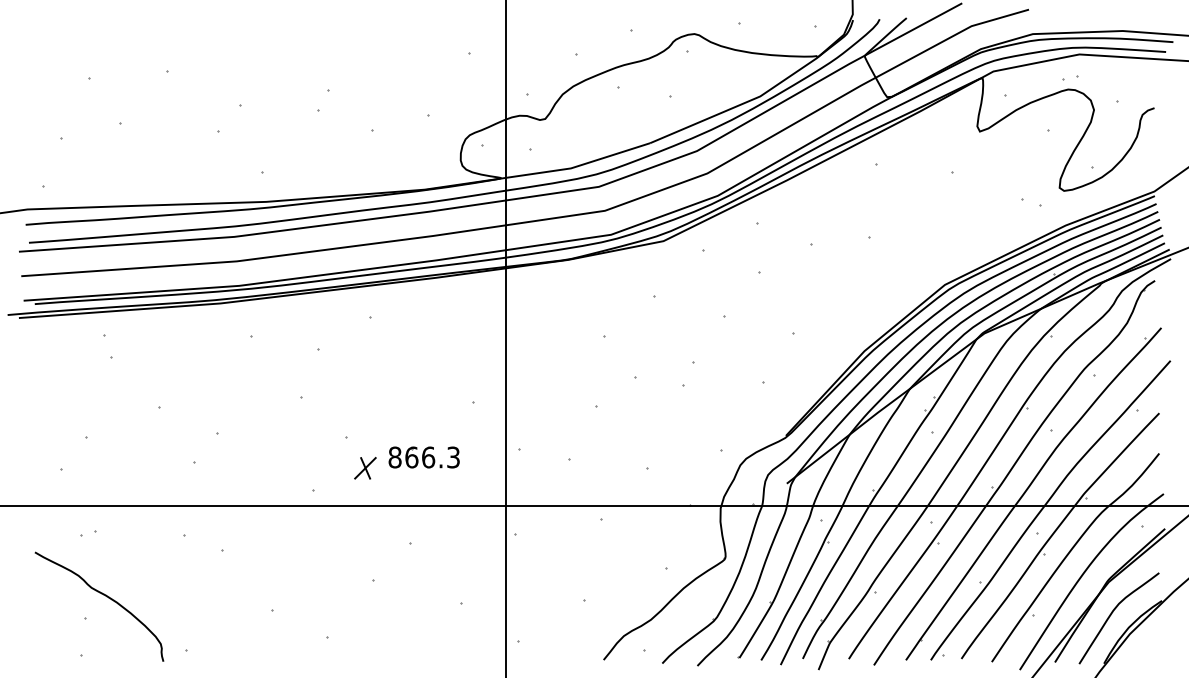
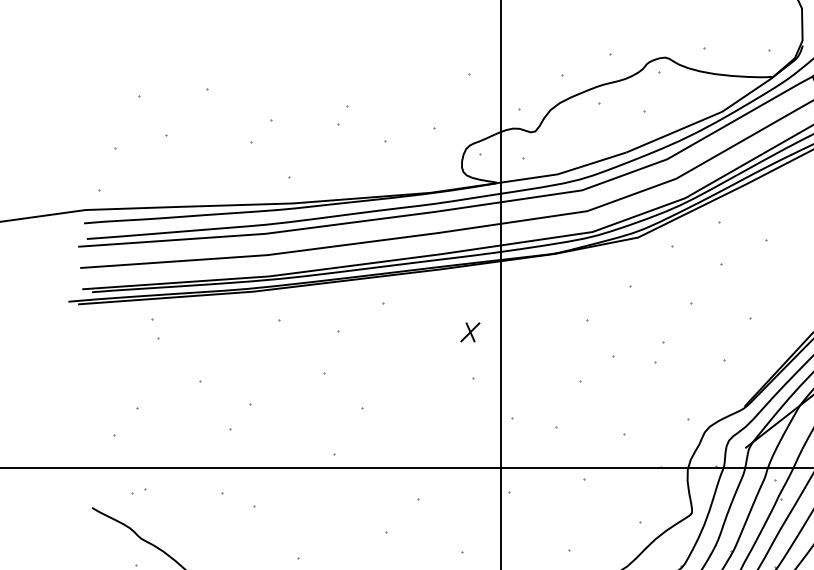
part: (423, 457) -> (429, 425), removed
part: (365, 468) -> (470, 332), moved

